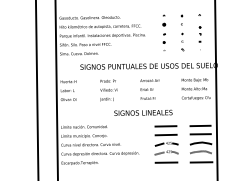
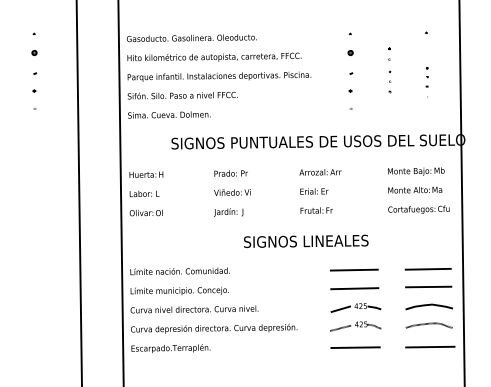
part: (16, 32) -> (35, 69), added
part: (182, 32) -> (389, 69), size x0.6
part: (199, 38) -> (426, 82), size x0.6

